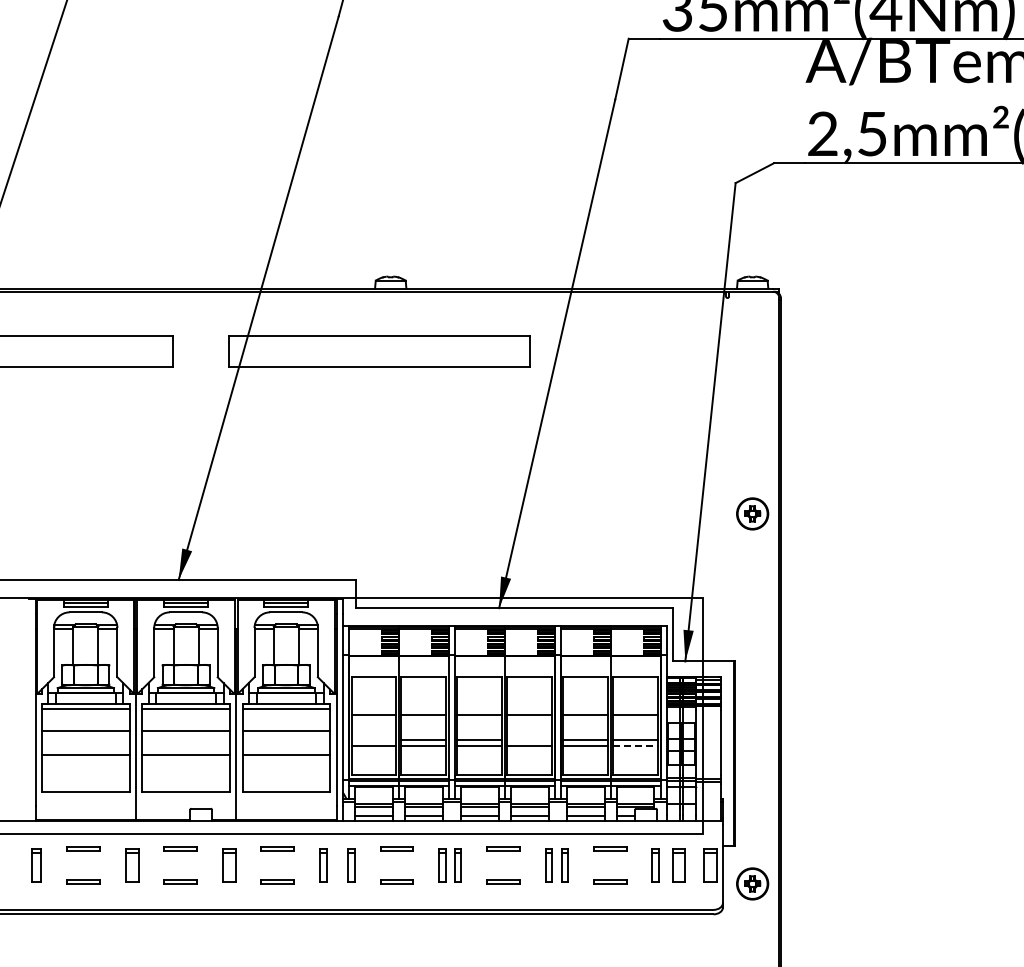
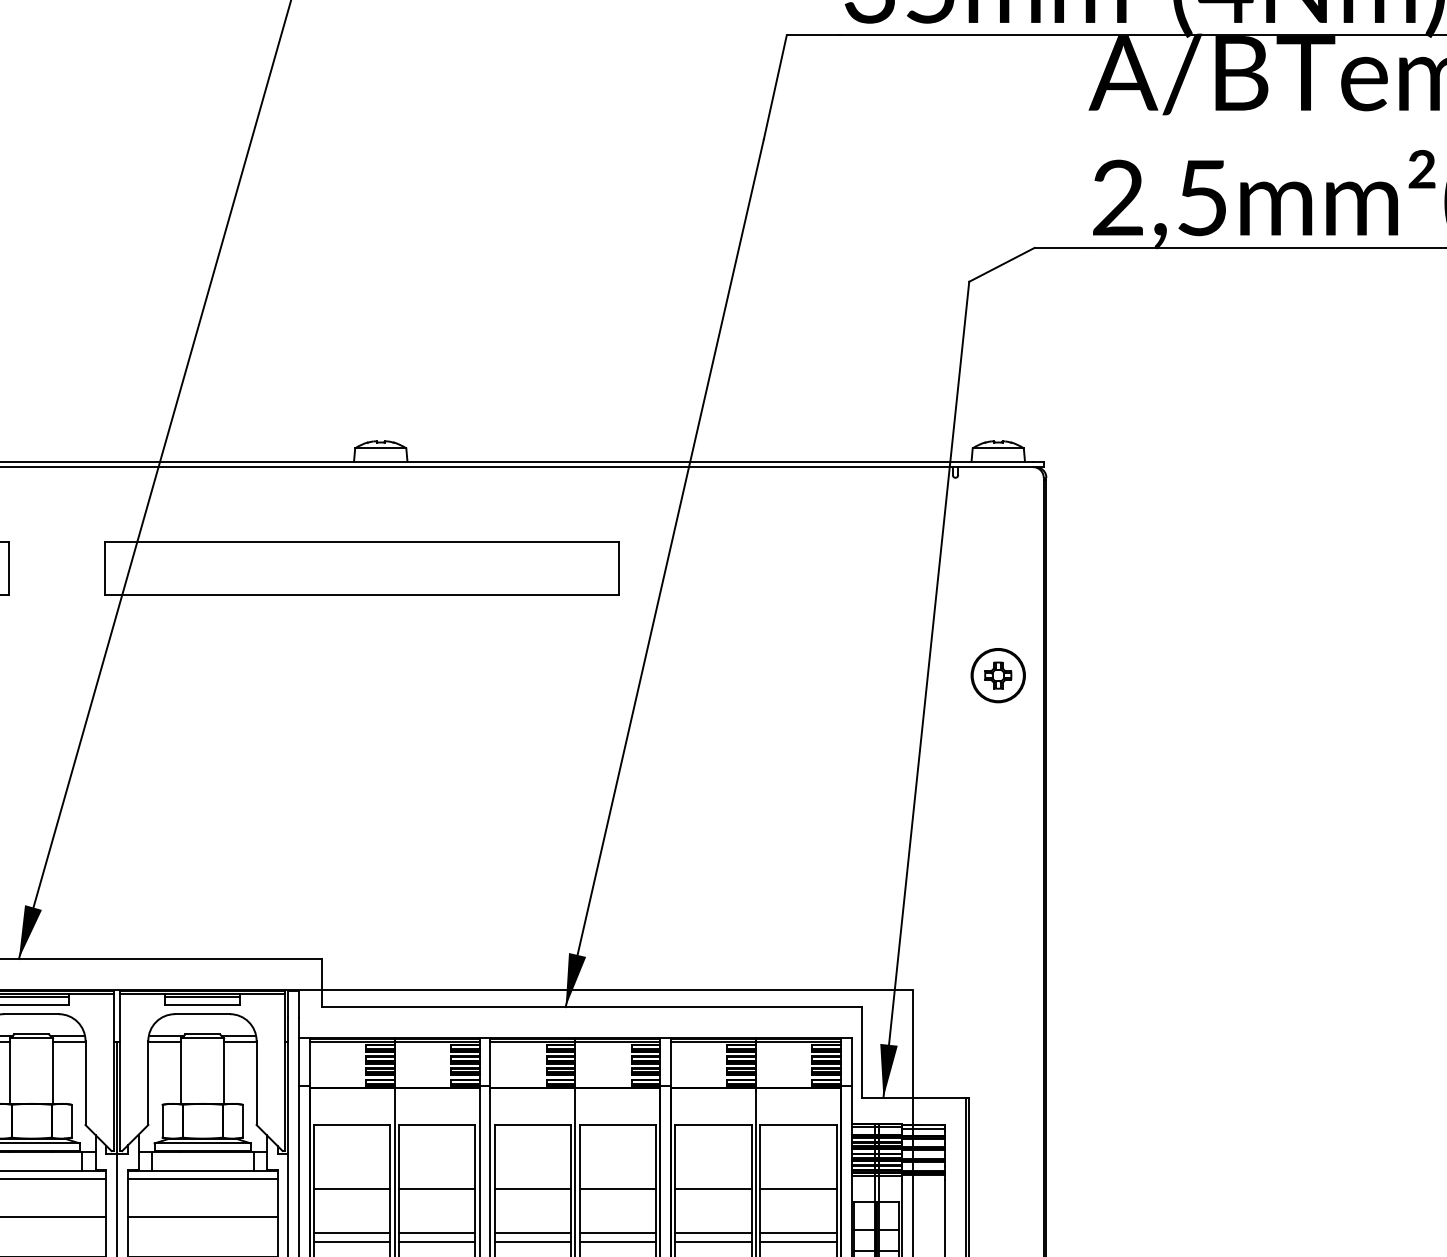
part: (752, 513) -> (998, 674), moved
line: (373, 740) -> (351, 1232), added
line: (529, 740) -> (617, 1232), added
line: (636, 745) -> (800, 1241), dashed -> solid

